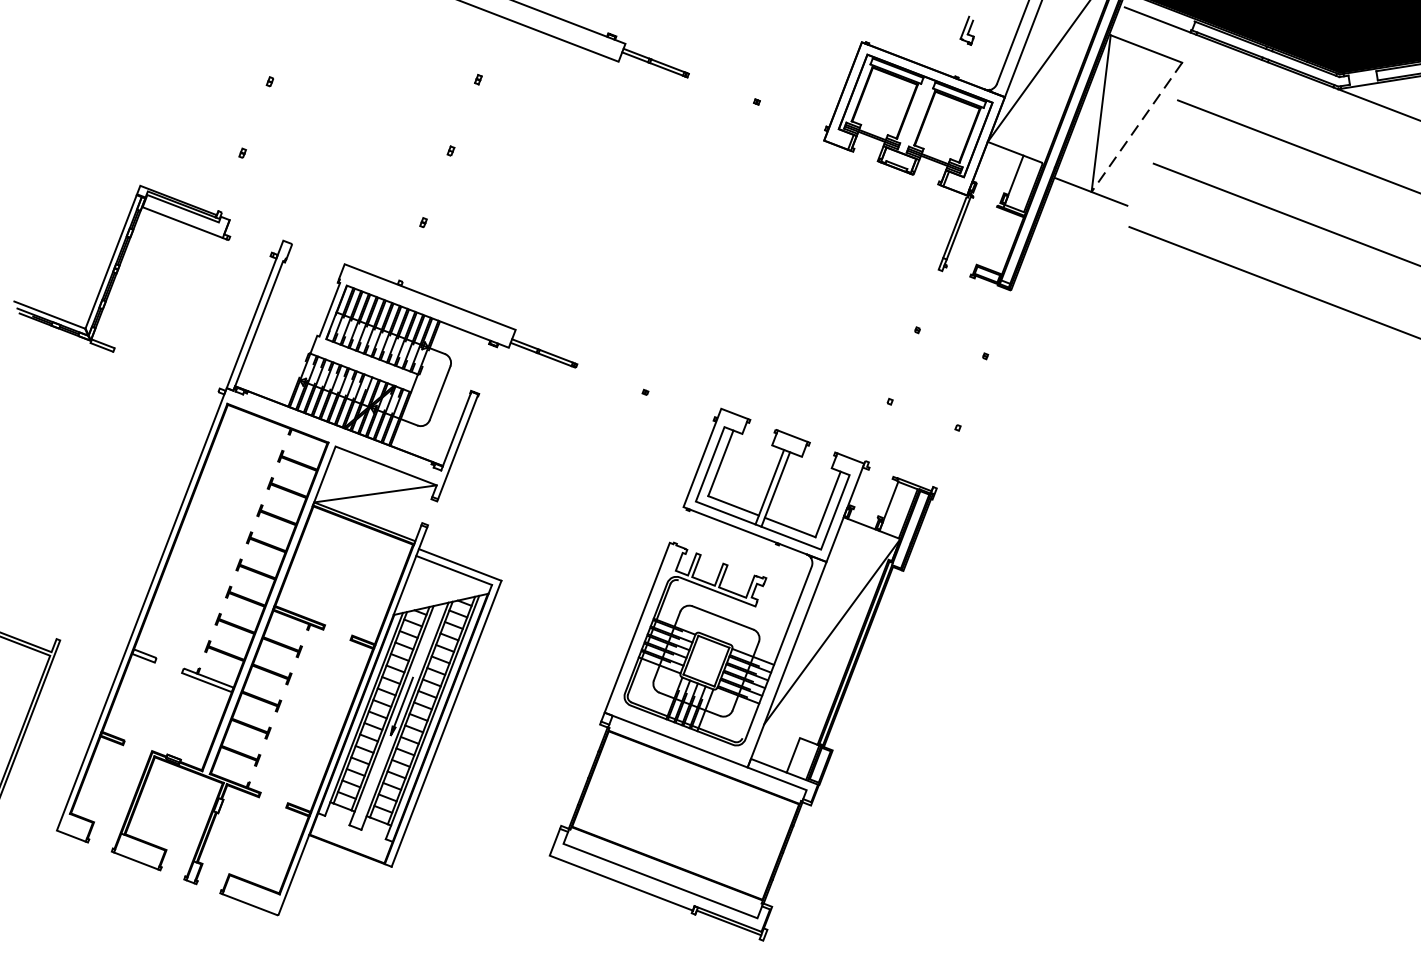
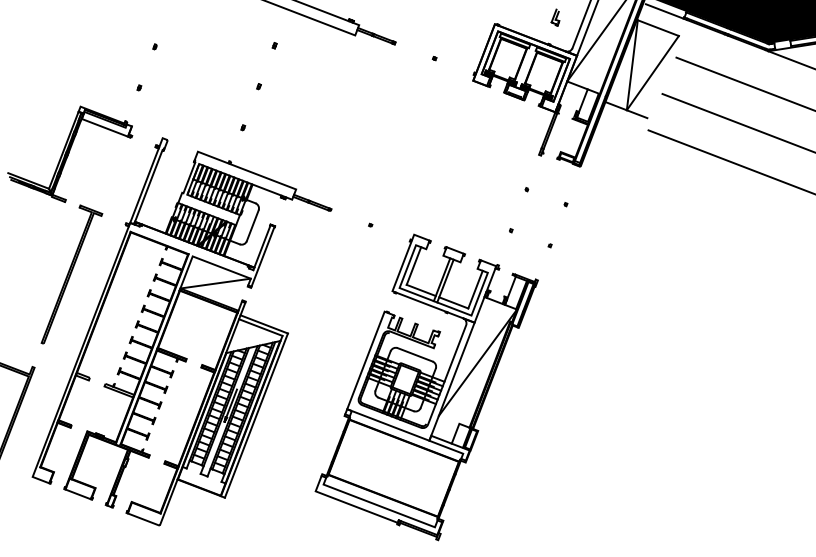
line: (1136, 127) -> (652, 73), dashed -> solid
part: (124, 478) -> (71, 274), added

